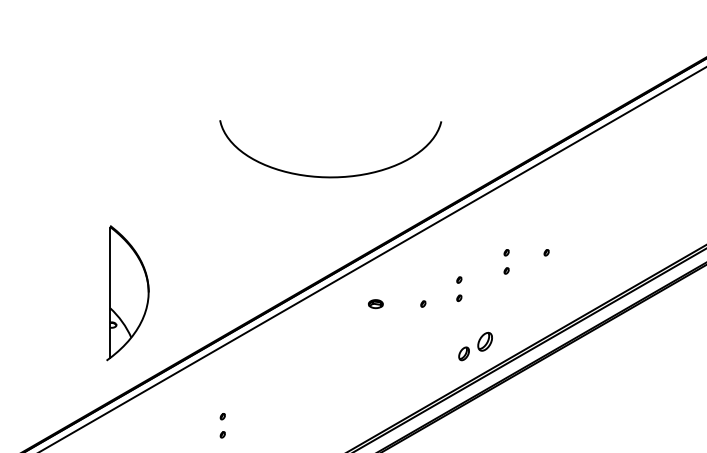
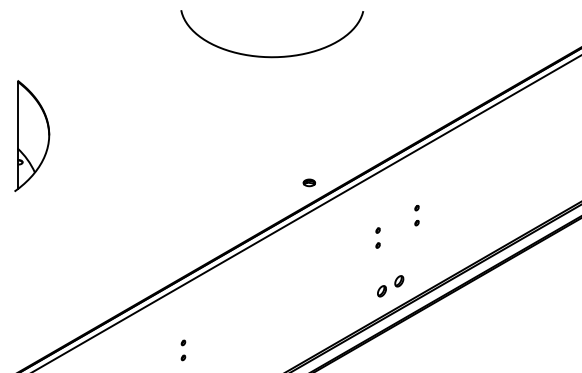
curve: (330, 176) -> (272, 56), moved
part: (546, 252) -> (449, 207), removed
part: (127, 293) -> (31, 136), moved
part: (423, 303) -> (348, 249), removed
part: (375, 304) -> (309, 183), moved
part: (484, 341) -> (398, 281), size x0.71

